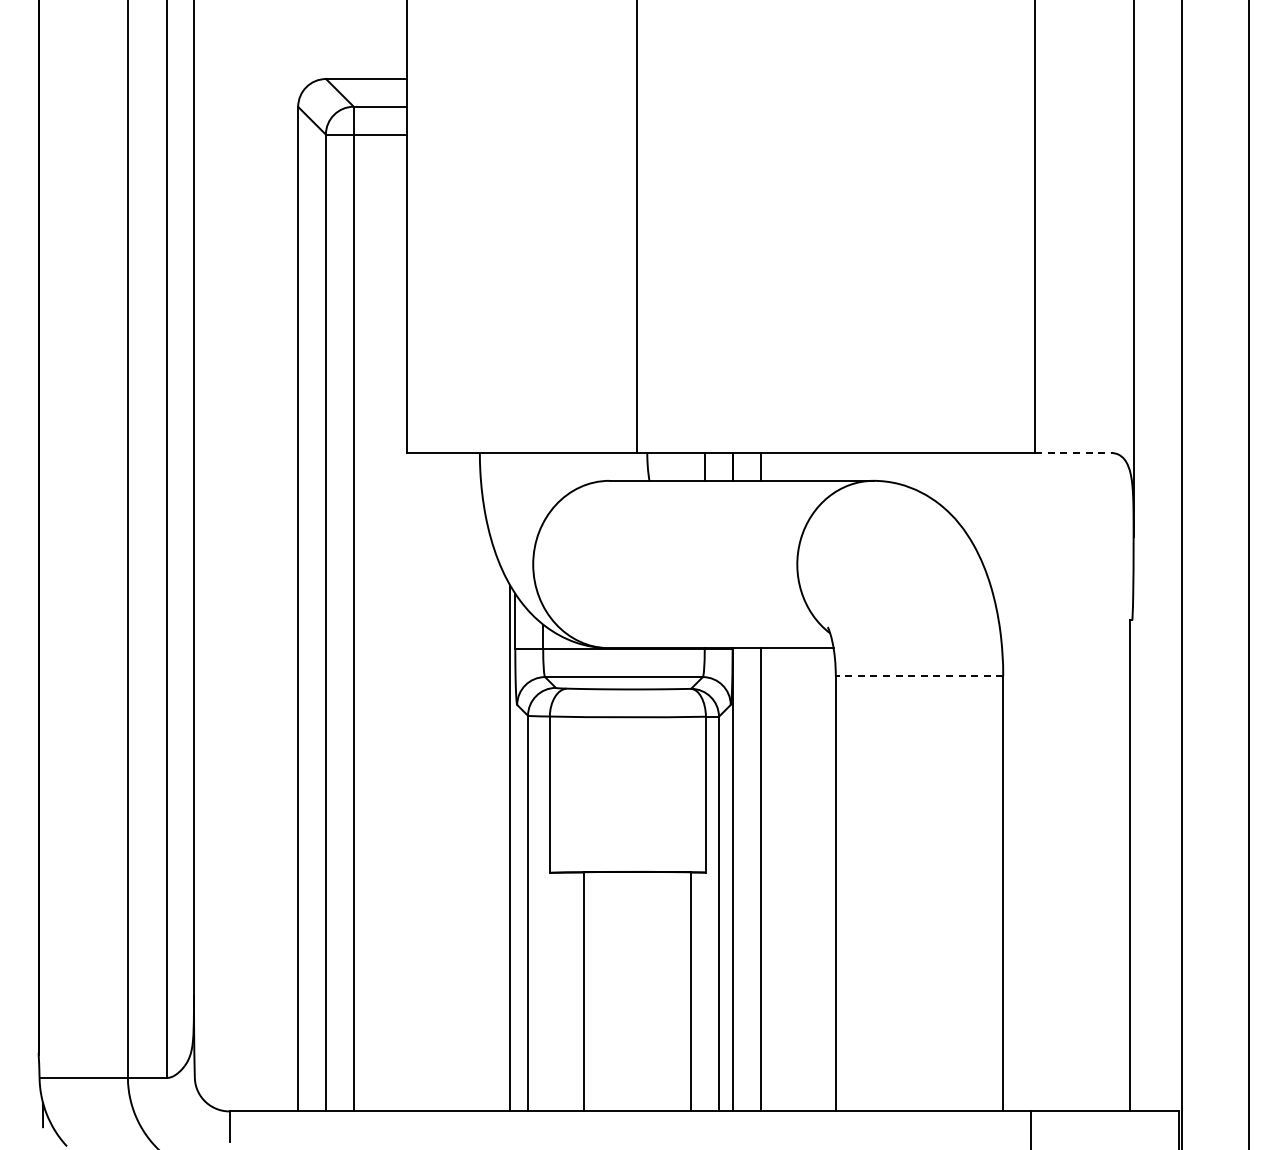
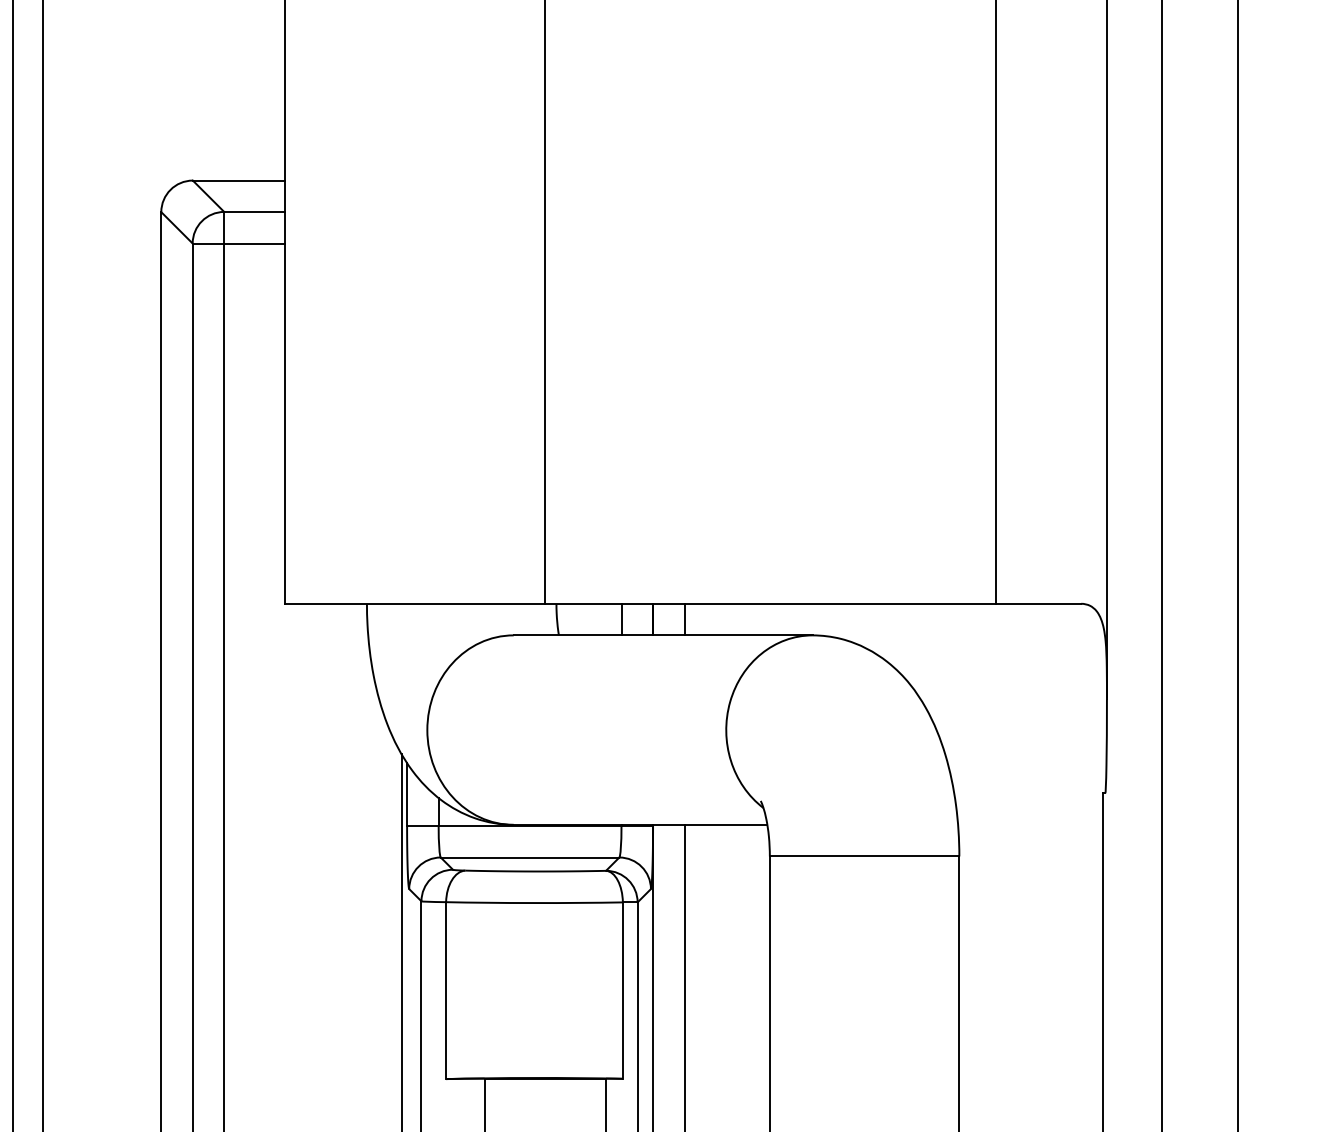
line: (1073, 452) -> (1038, 603), dashed -> solid
line: (919, 676) -> (864, 856), dashed -> solid

